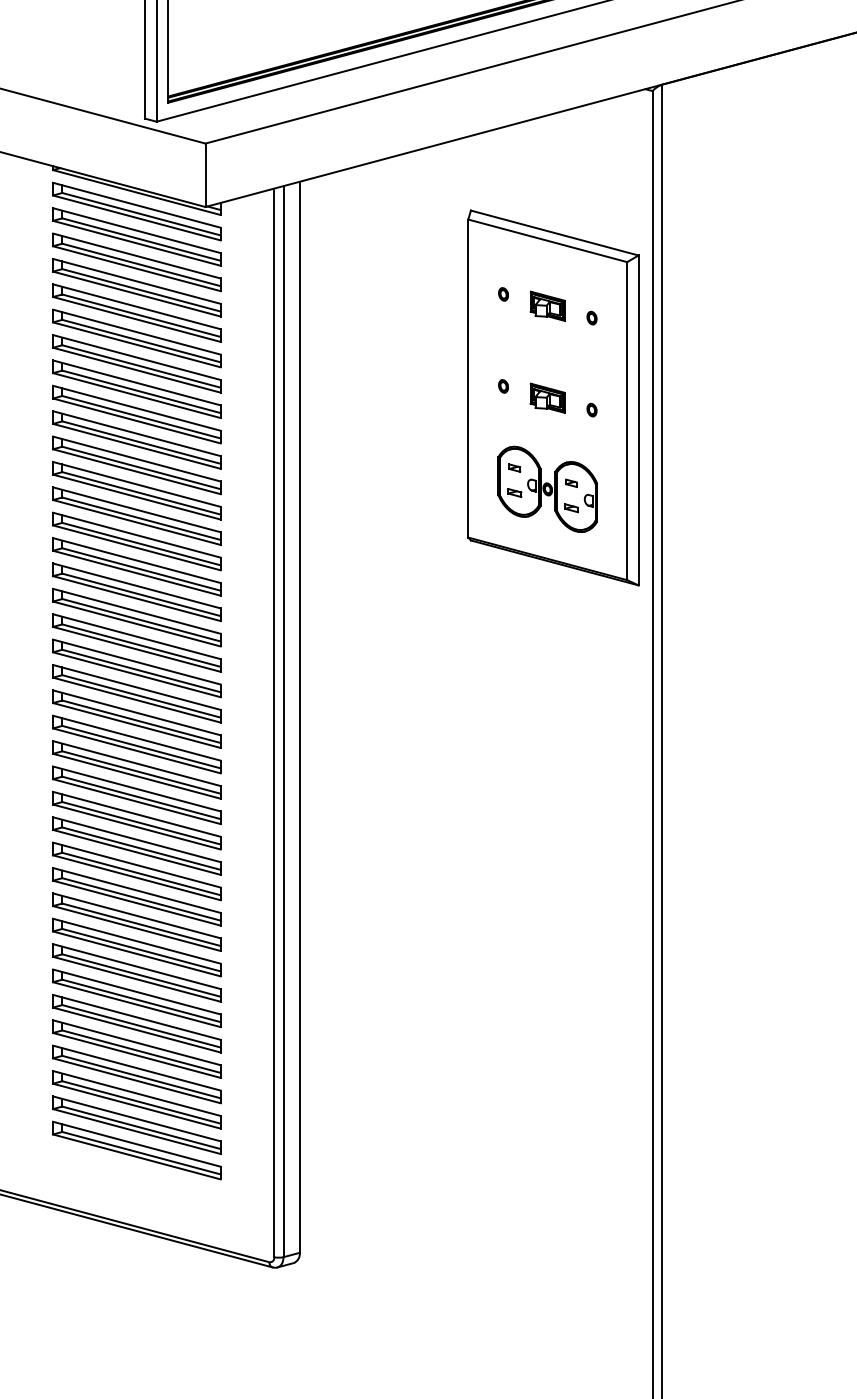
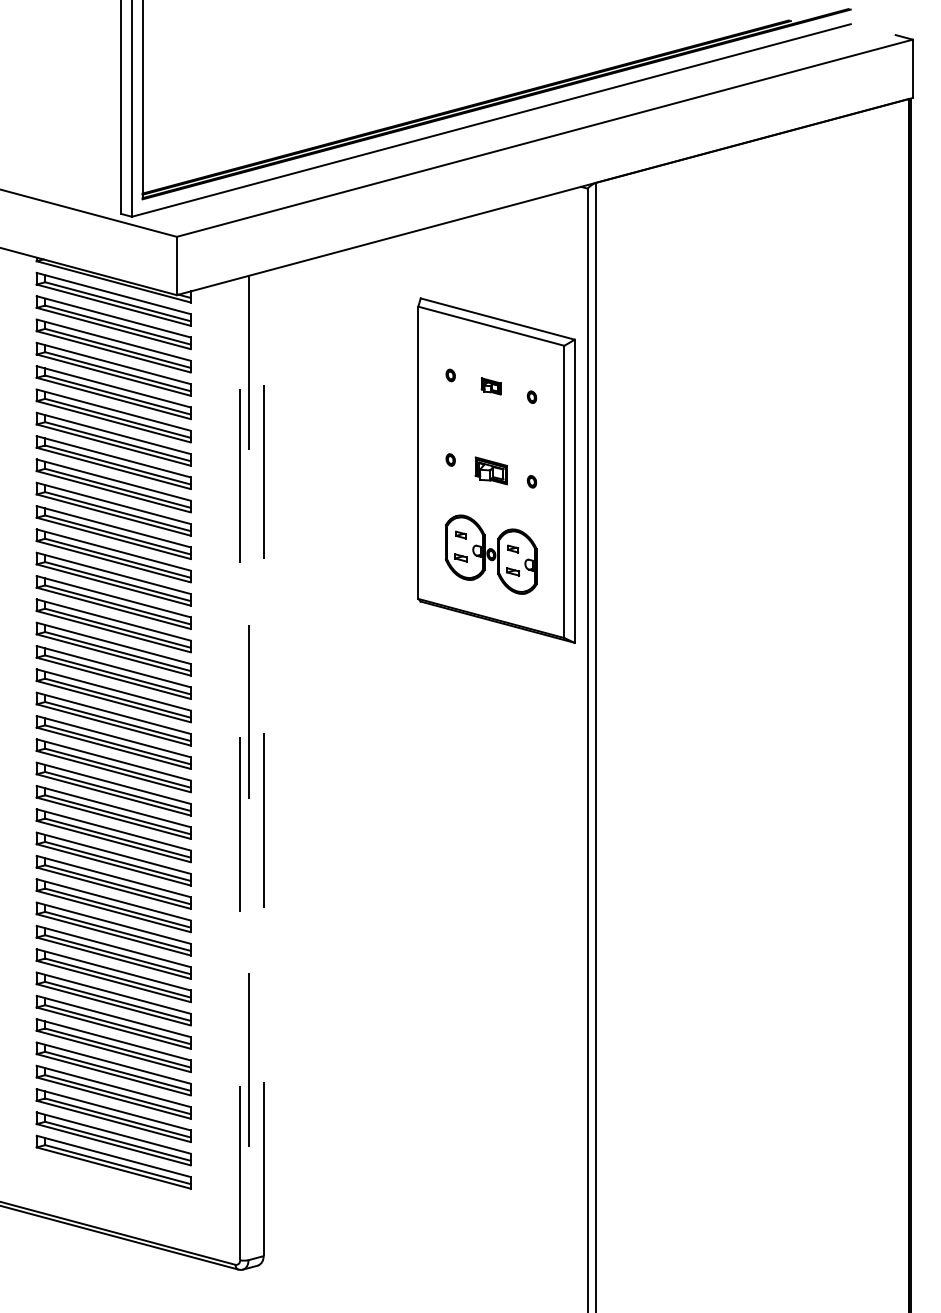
part: (546, 306) -> (490, 386), size x0.6
line: (299, 716) -> (263, 763), solid -> dashed
line: (283, 722) -> (248, 768), solid -> dashed
line: (273, 723) -> (239, 769), solid -> dashed

